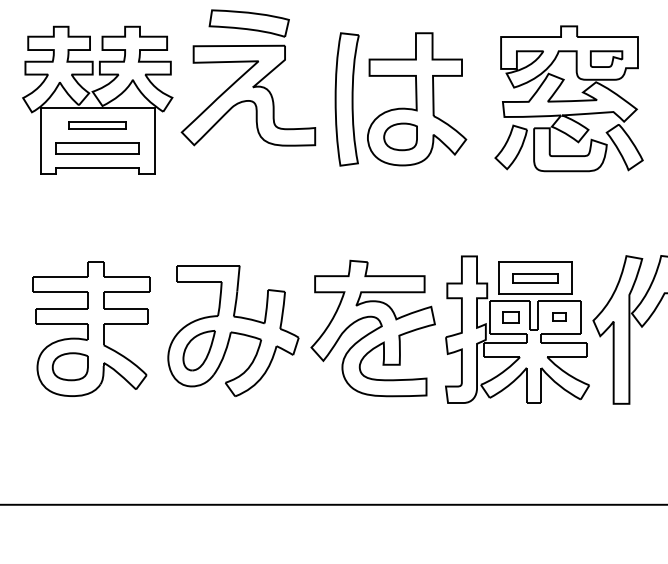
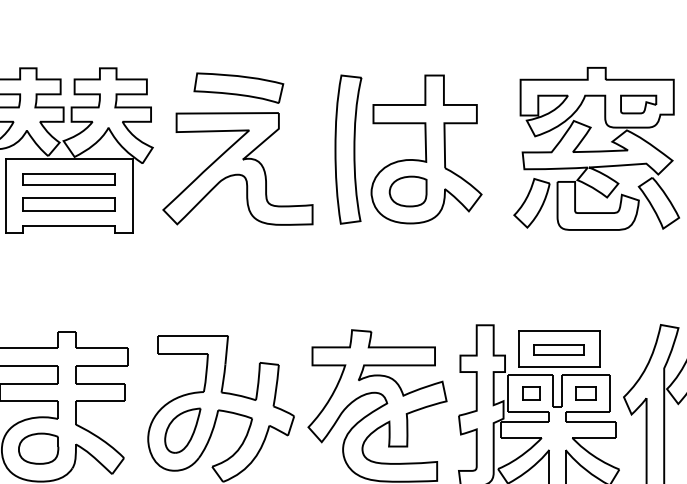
part: (248, 77) -> (237, 148), moved
part: (97, 125) -> (68, 178), size x1.43
part: (558, 317) -> (584, 393), size x1.43

